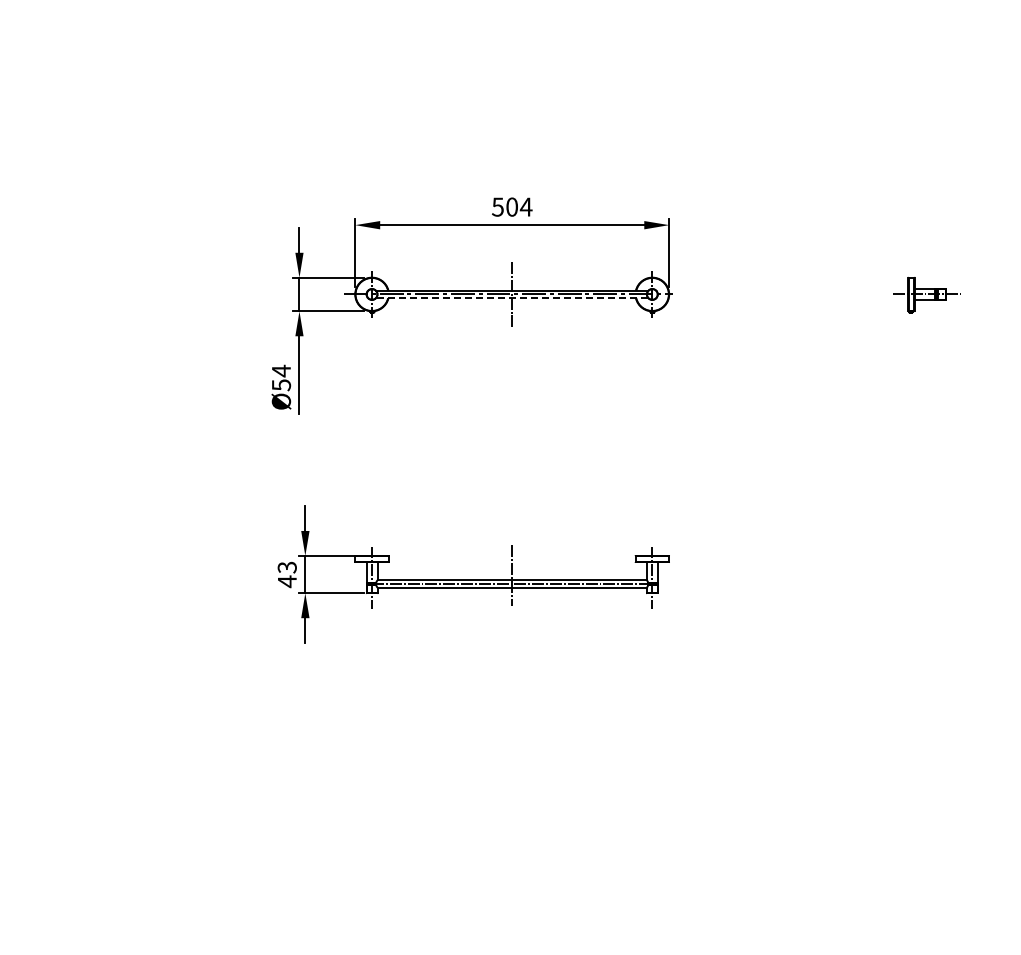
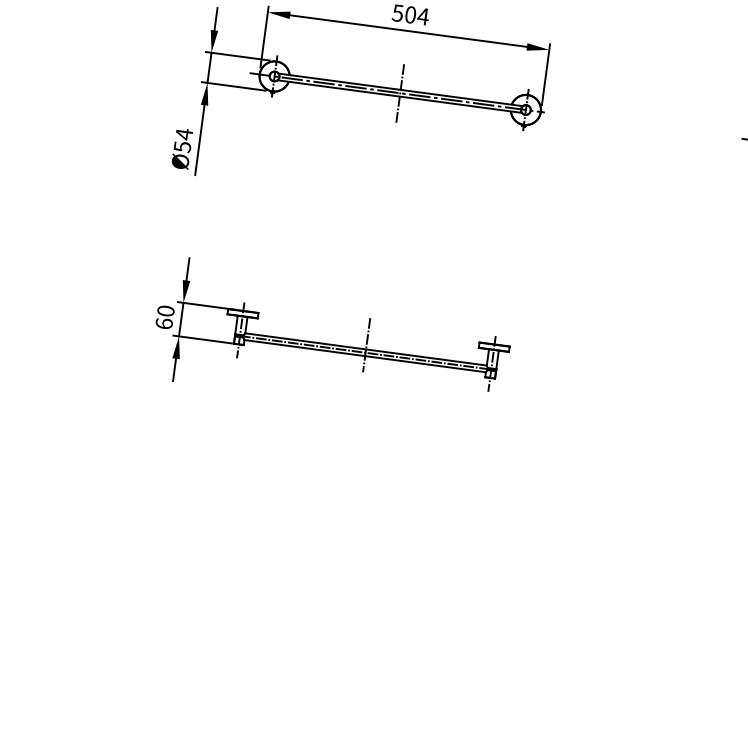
line: (511, 298) -> (399, 96), dashed -> solid
text: (286, 574) -> (164, 317), 43 -> 60

